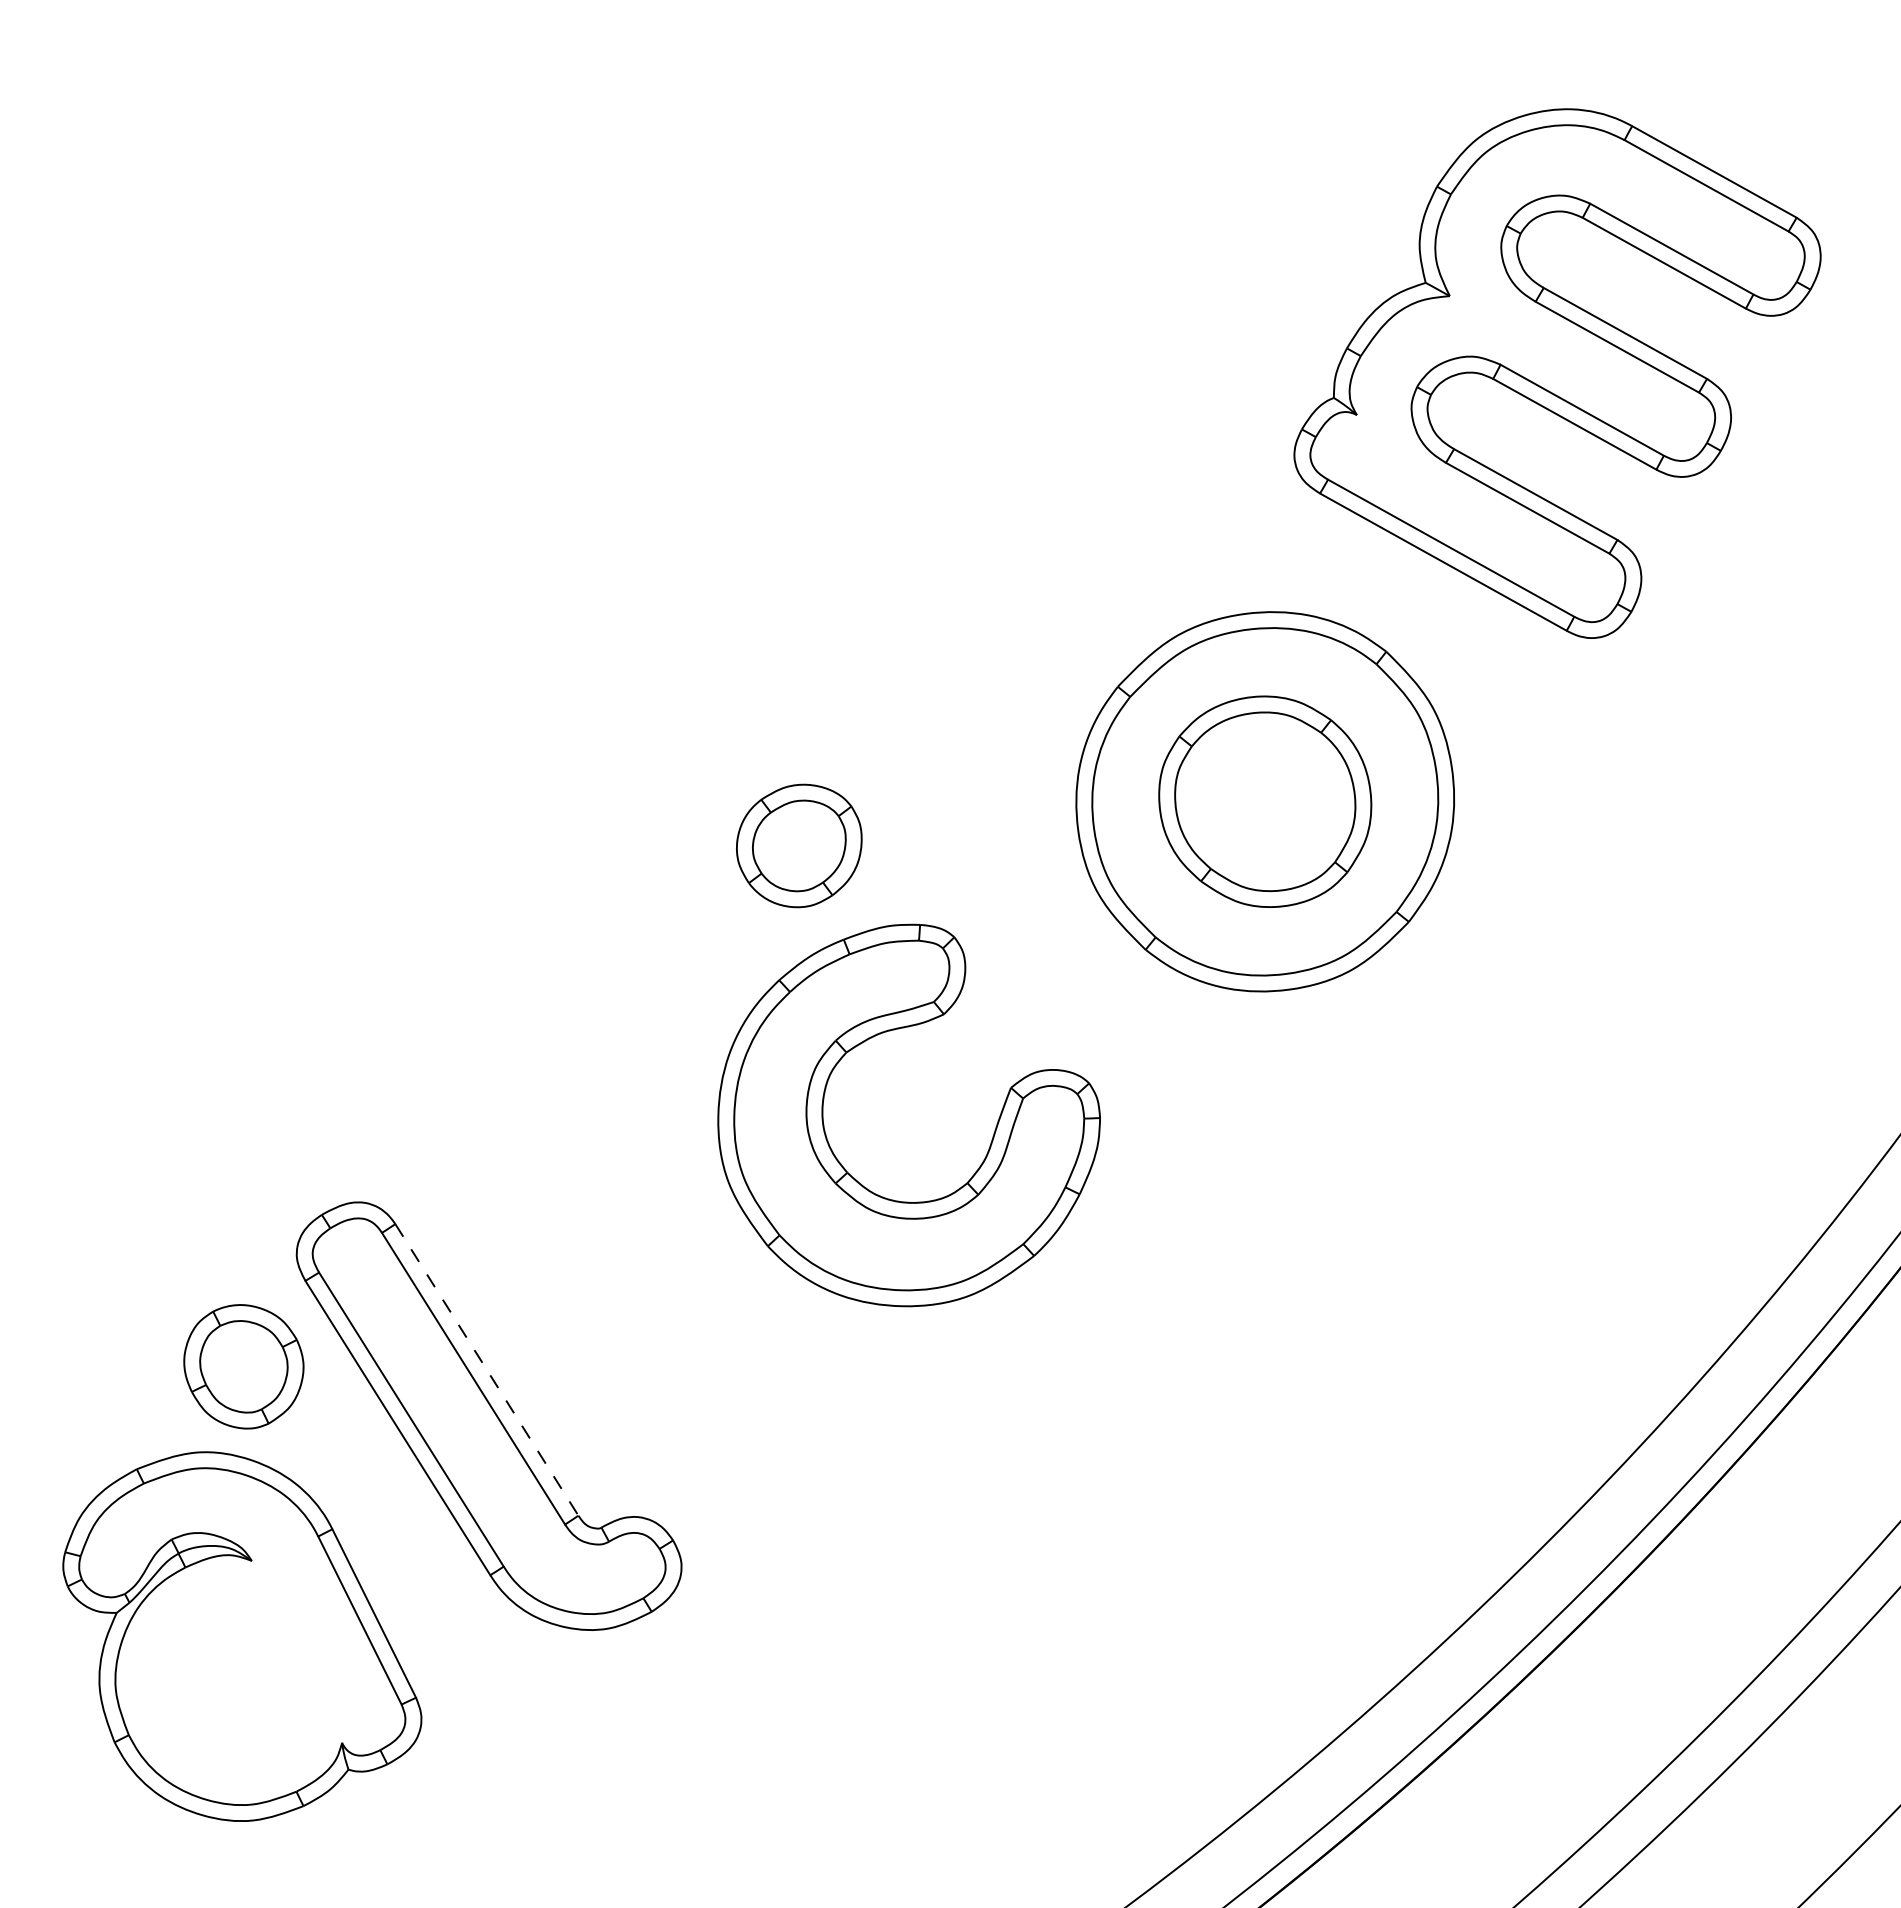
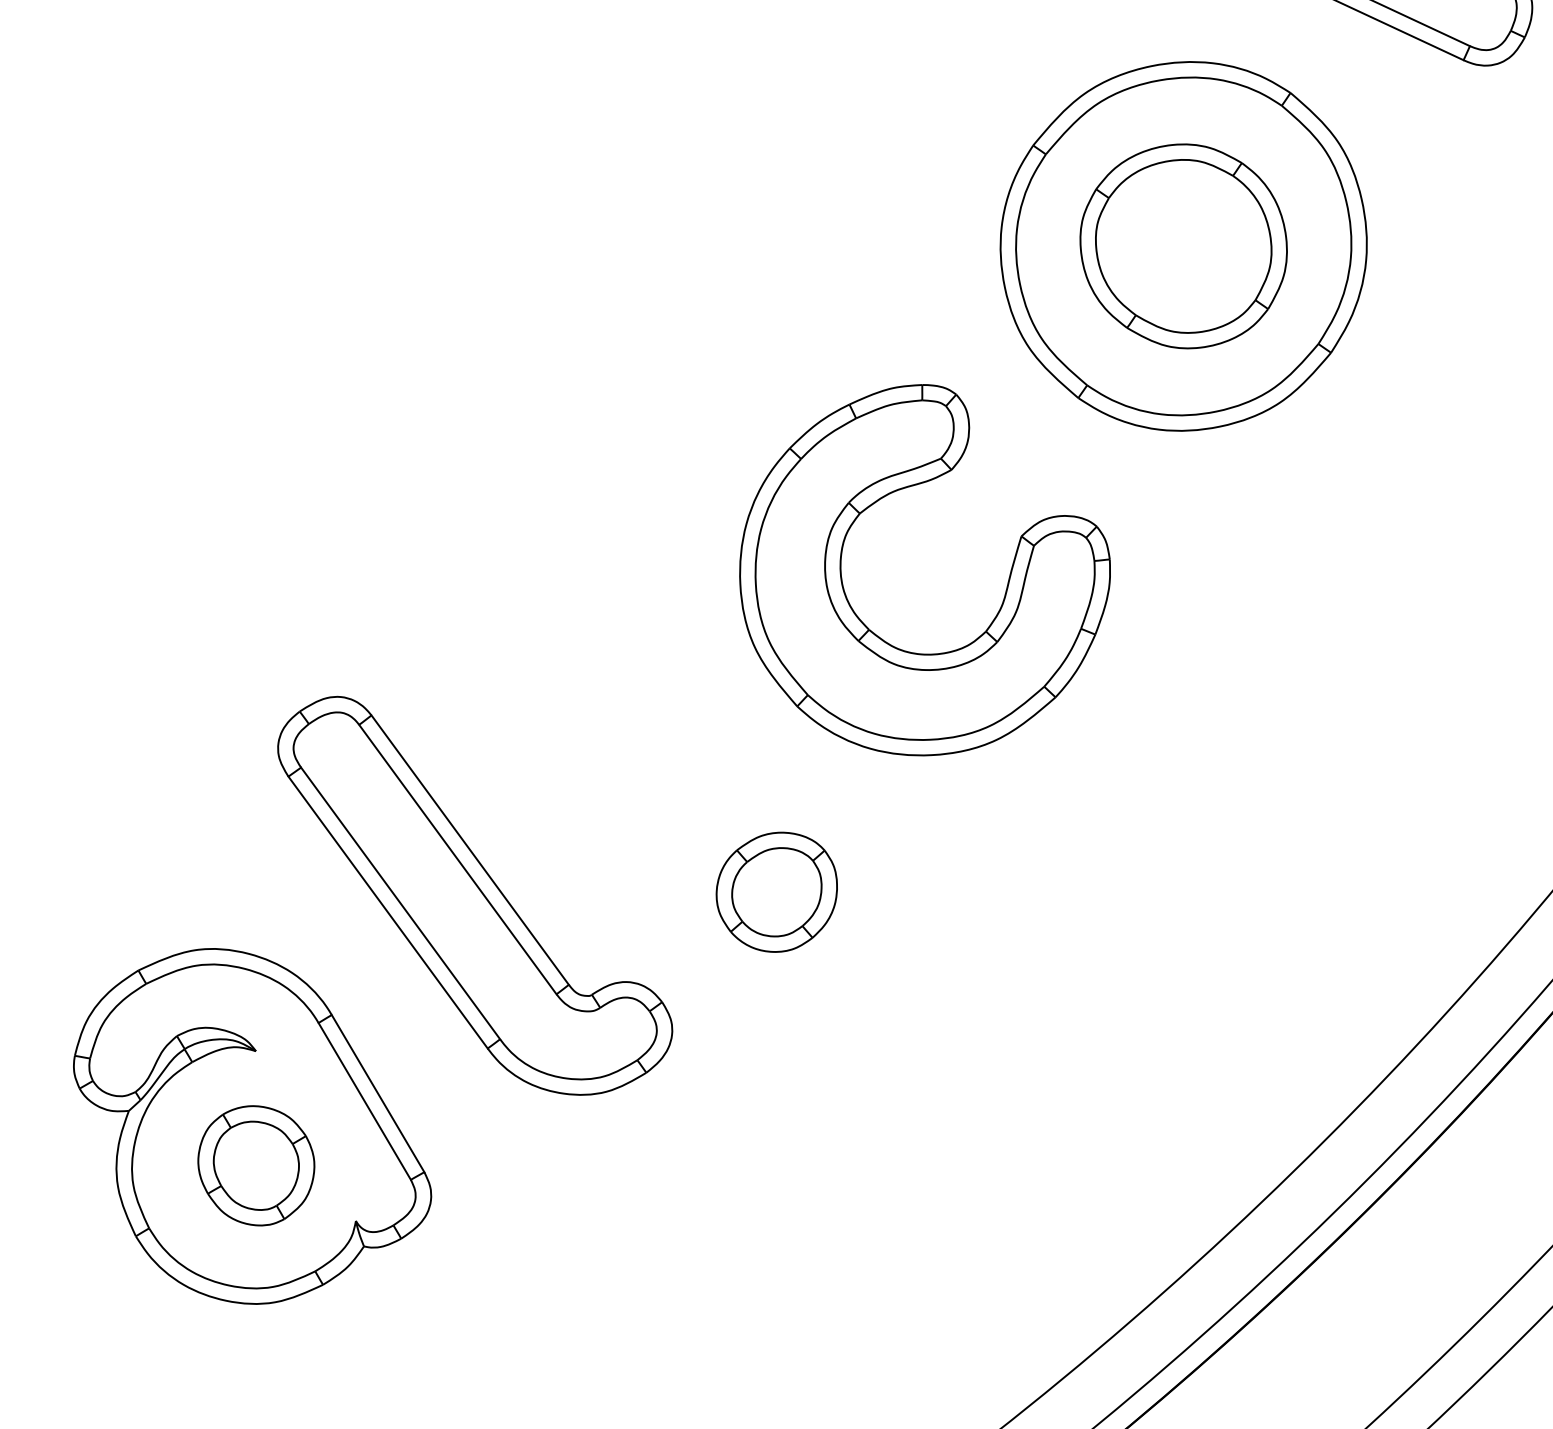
part: (799, 845) -> (777, 891), moved
part: (845, 1168) -> (866, 625), moved
part: (243, 1366) -> (256, 1165), moved
line: (487, 1370) -> (470, 850), dashed -> solid

